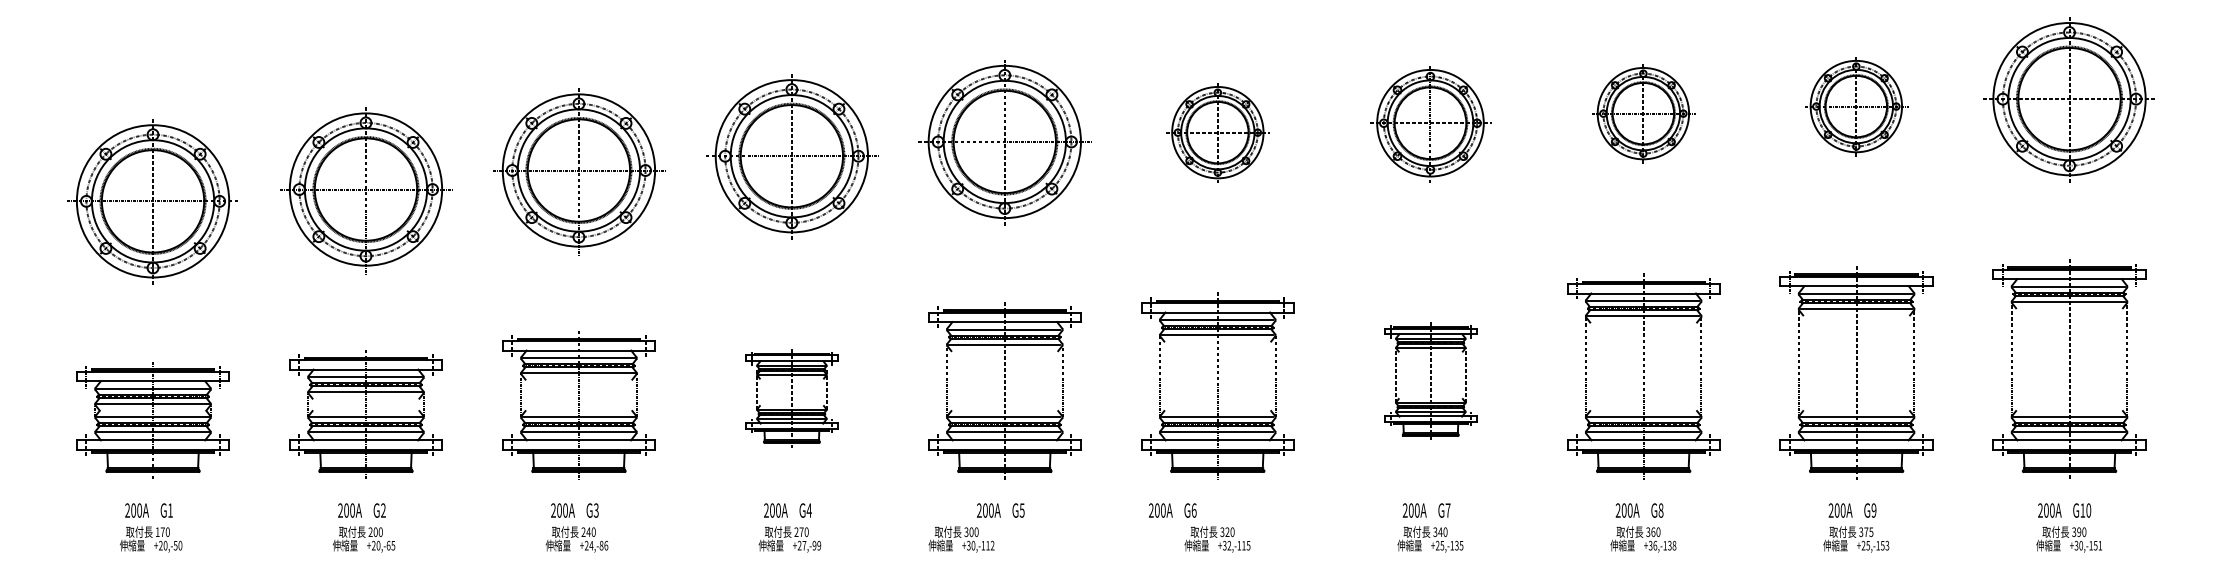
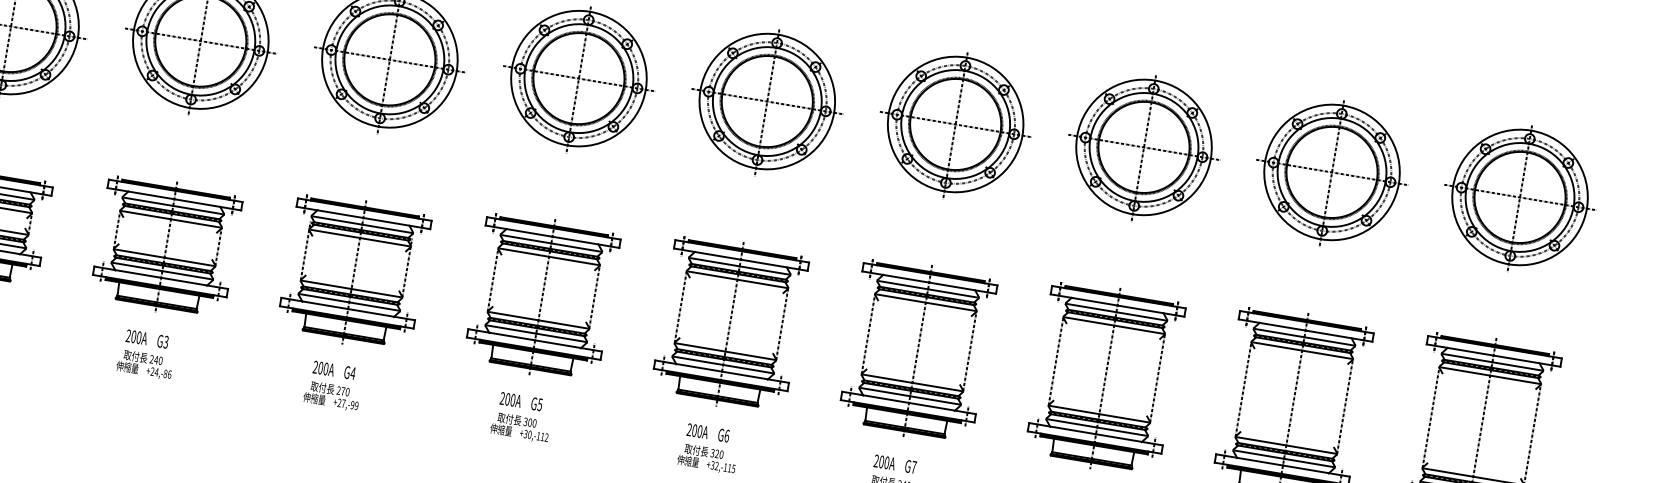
part: (1855, 106) -> (1331, 172), size x1.67
part: (1642, 113) -> (1143, 147), size x1.67
part: (1429, 123) -> (954, 124), size x1.43
part: (1217, 132) -> (767, 101), size x1.67
part: (1430, 380) -> (917, 350), size x1.67
part: (791, 398) -> (353, 272), size x1.67
text: (1172, 510) -> (708, 432), moved
text: (961, 539) -> (520, 427), moved

